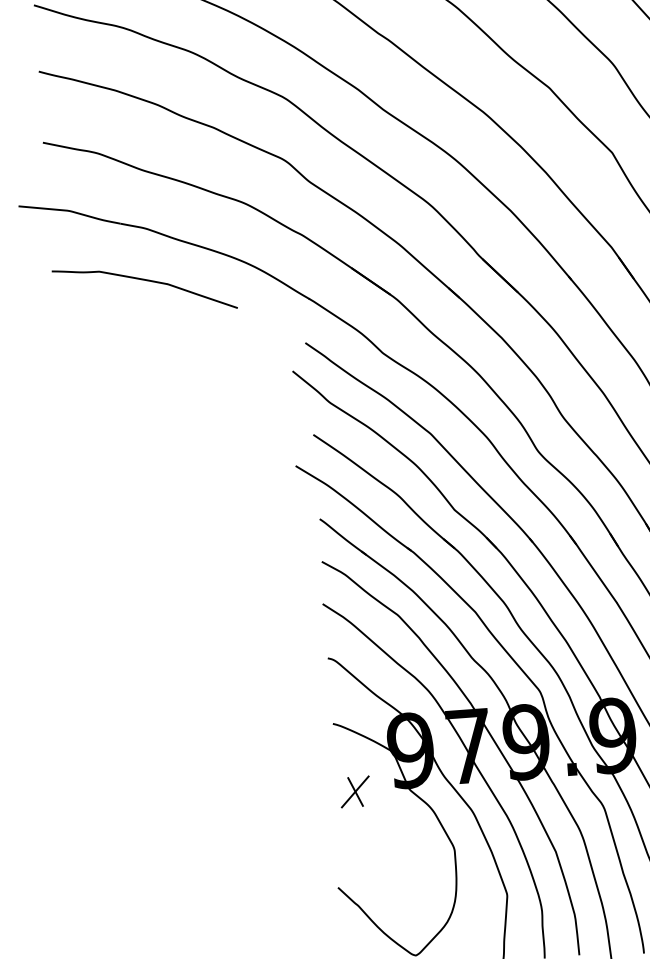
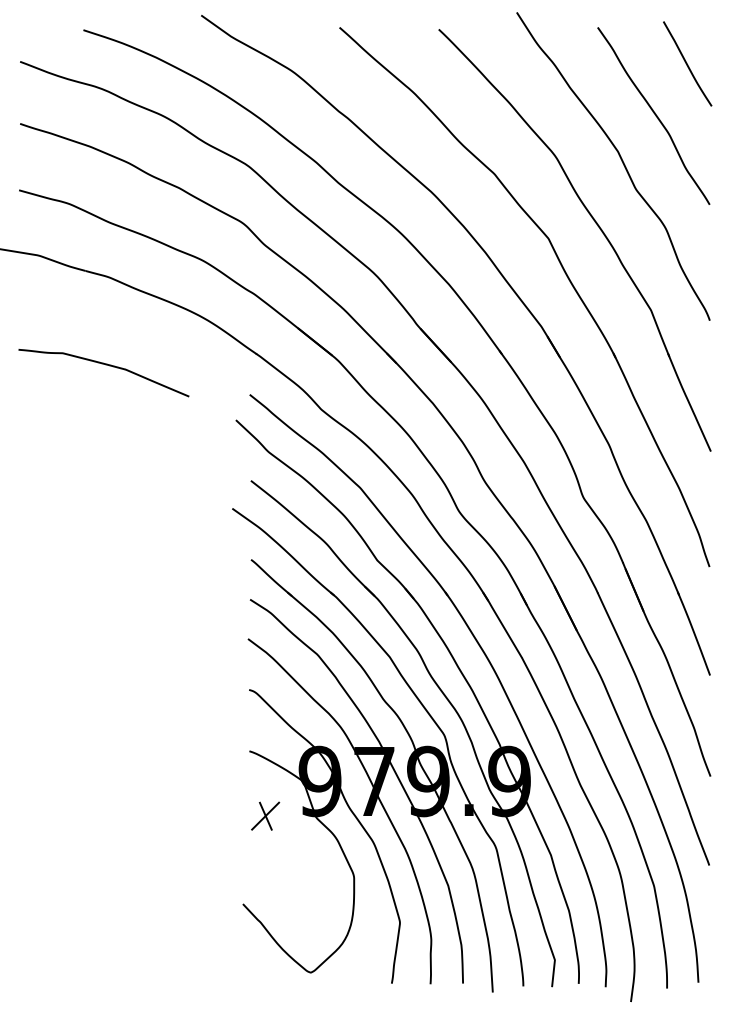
curve: (145, 281) -> (105, 365), moved

